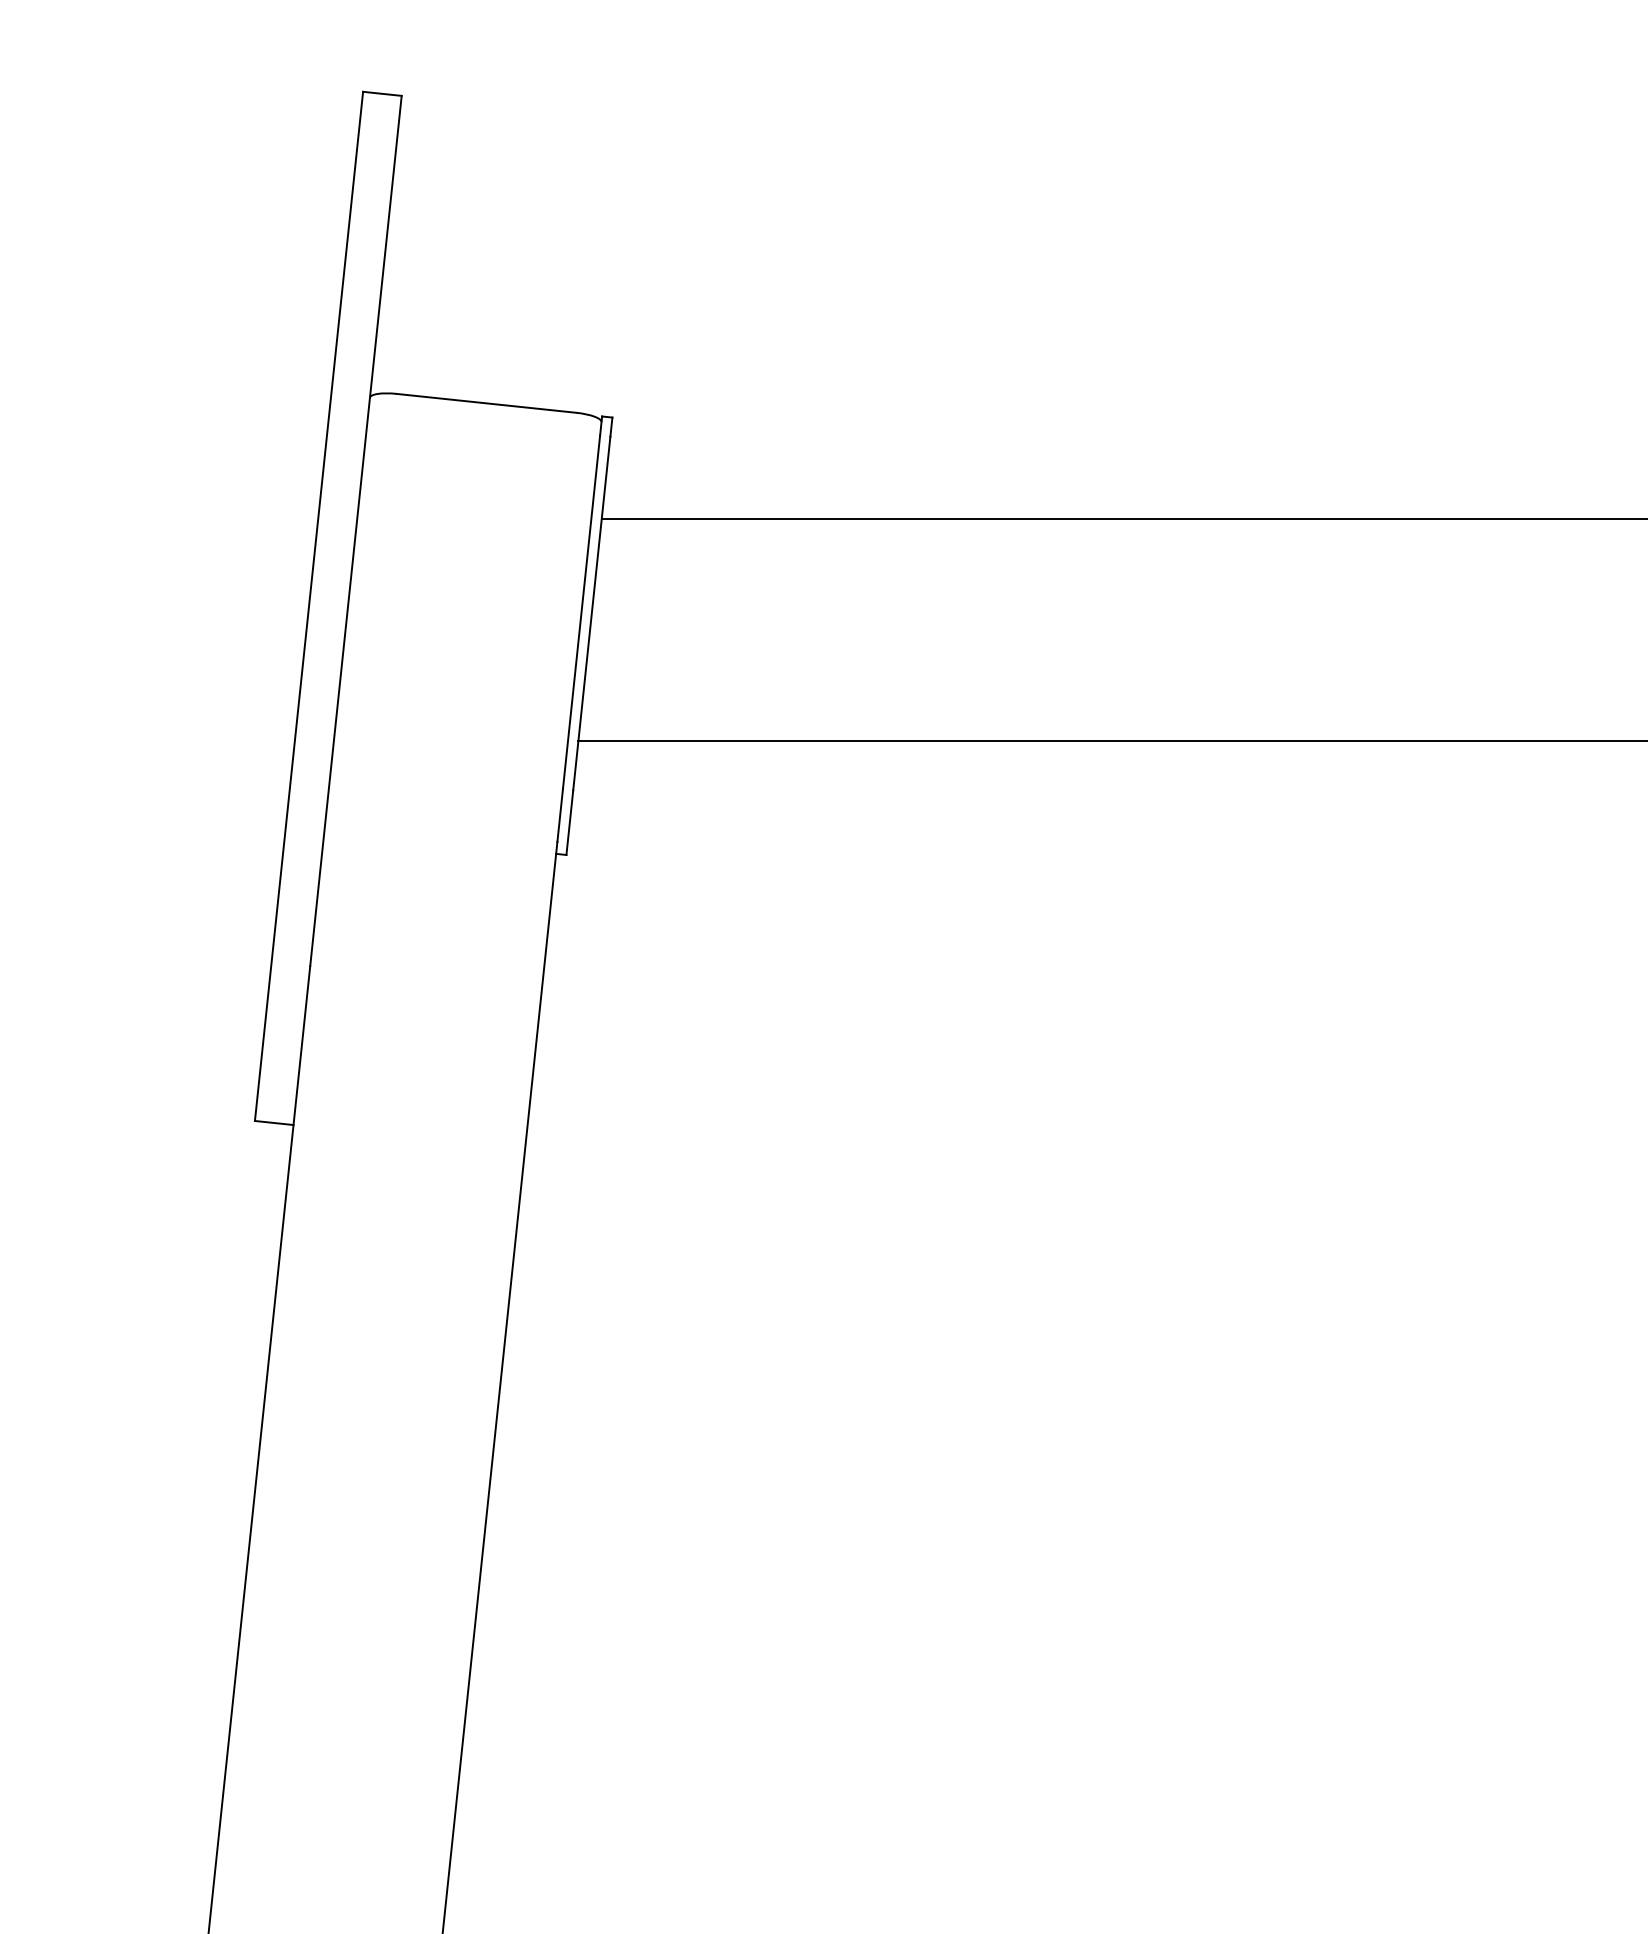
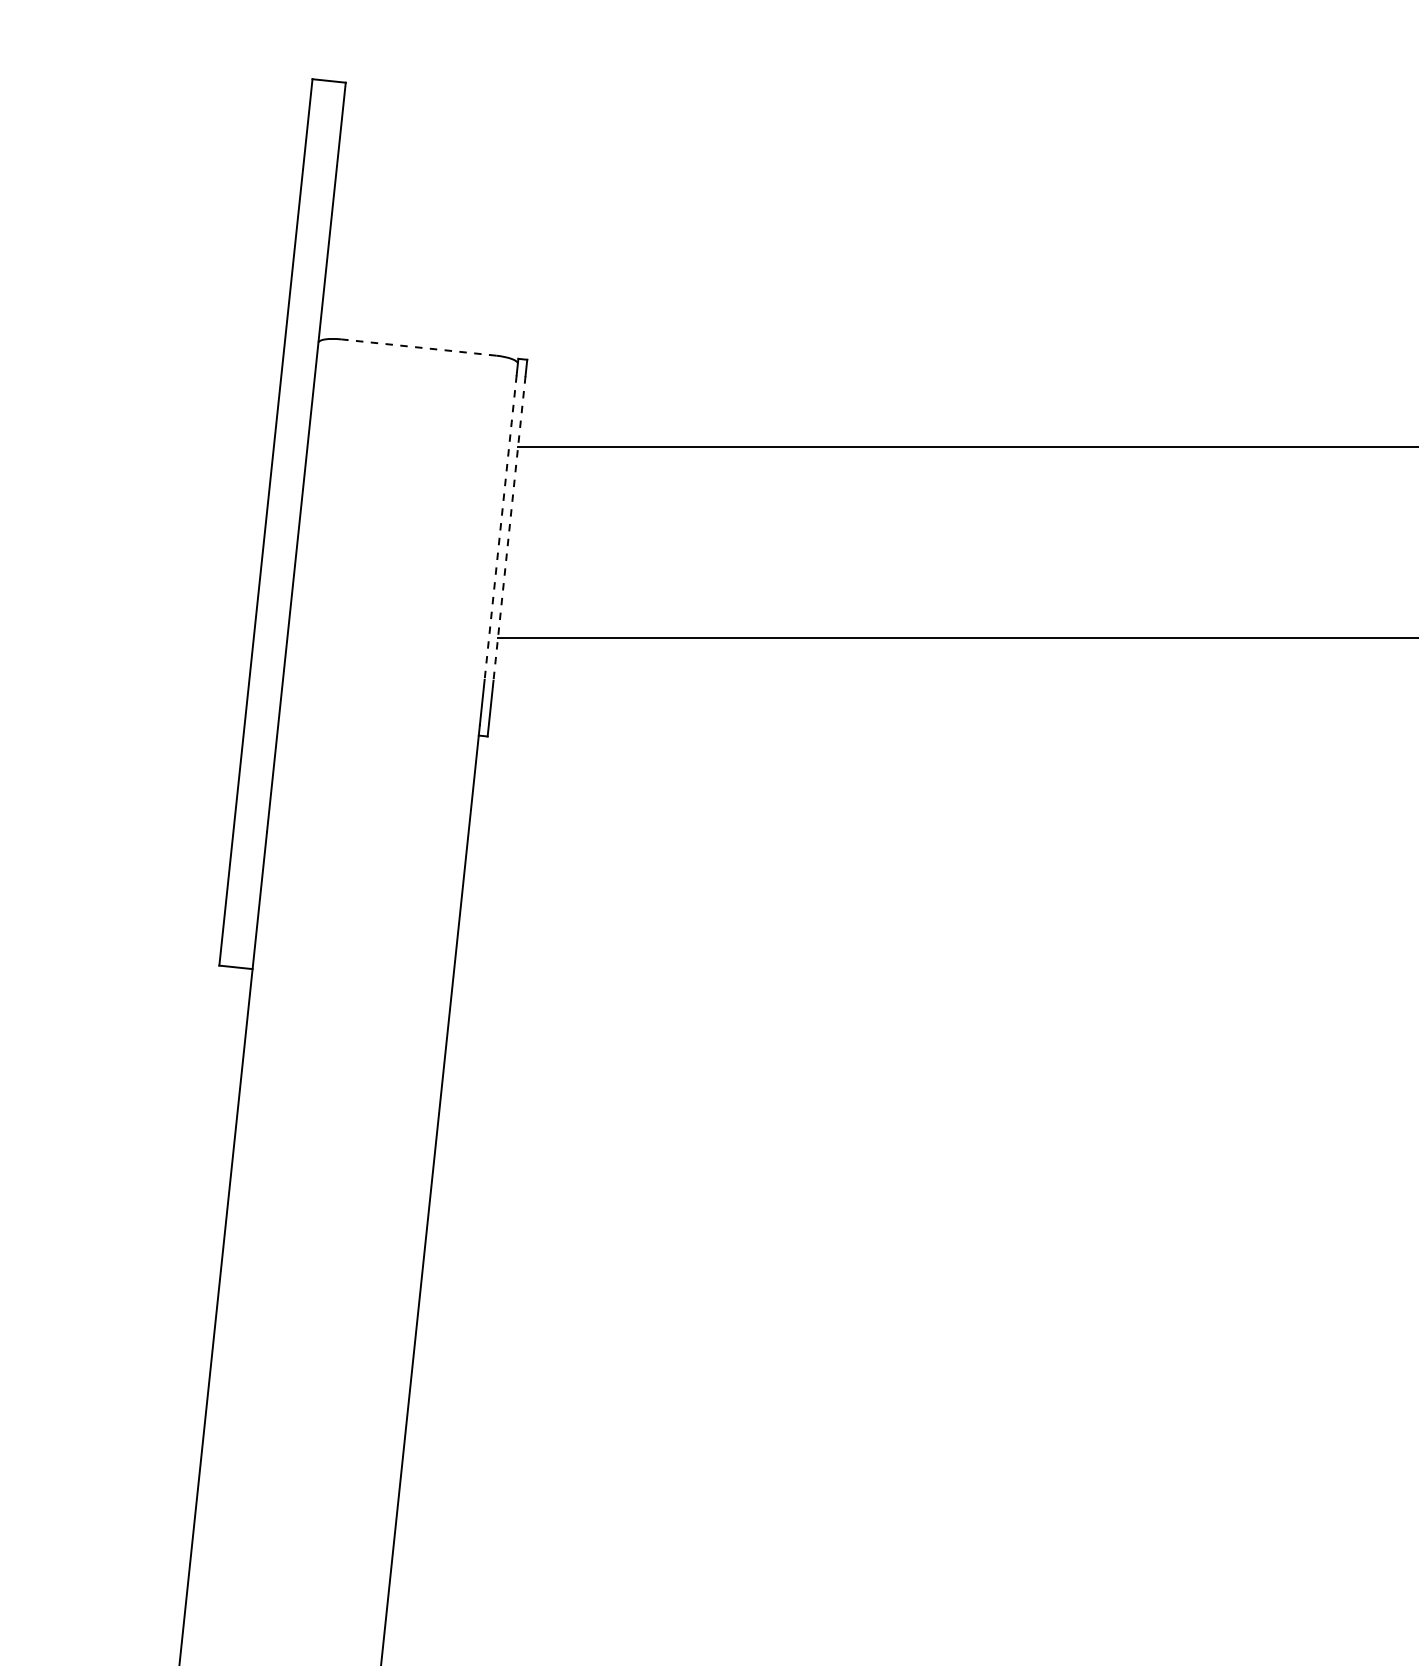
line: (486, 403) -> (418, 347), solid -> dashed
line: (581, 612) -> (500, 527), solid -> dashed
line: (591, 613) -> (509, 528), solid -> dashed

